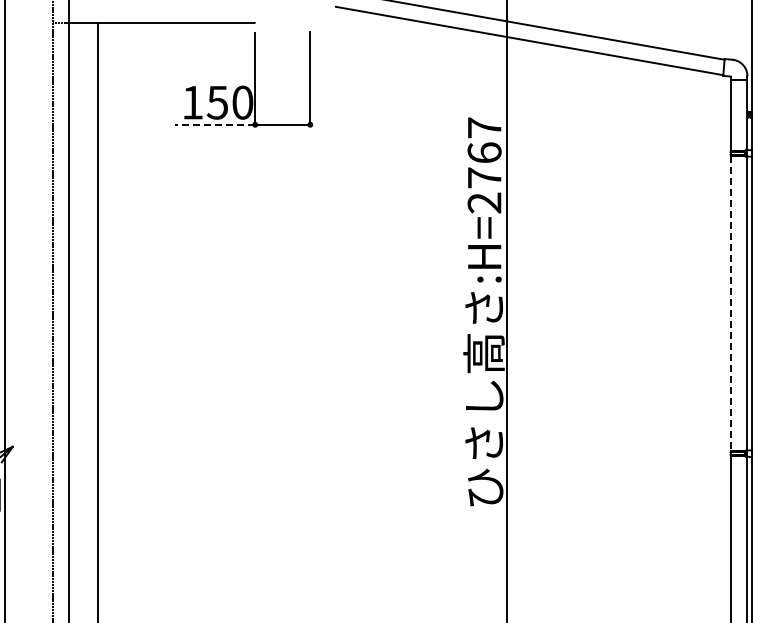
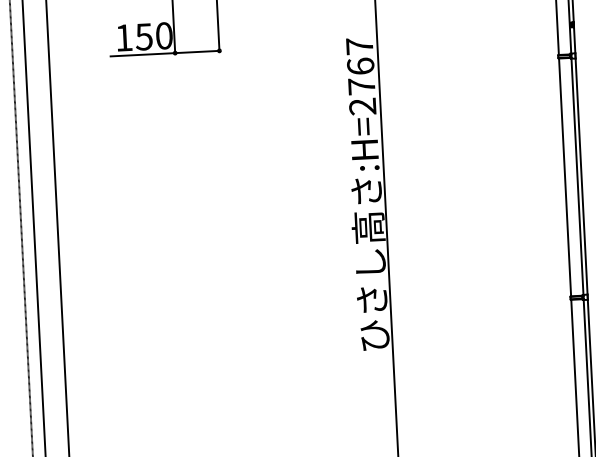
line: (214, 124) -> (142, 54), dashed -> solid
line: (731, 303) -> (565, 177), dashed -> solid

